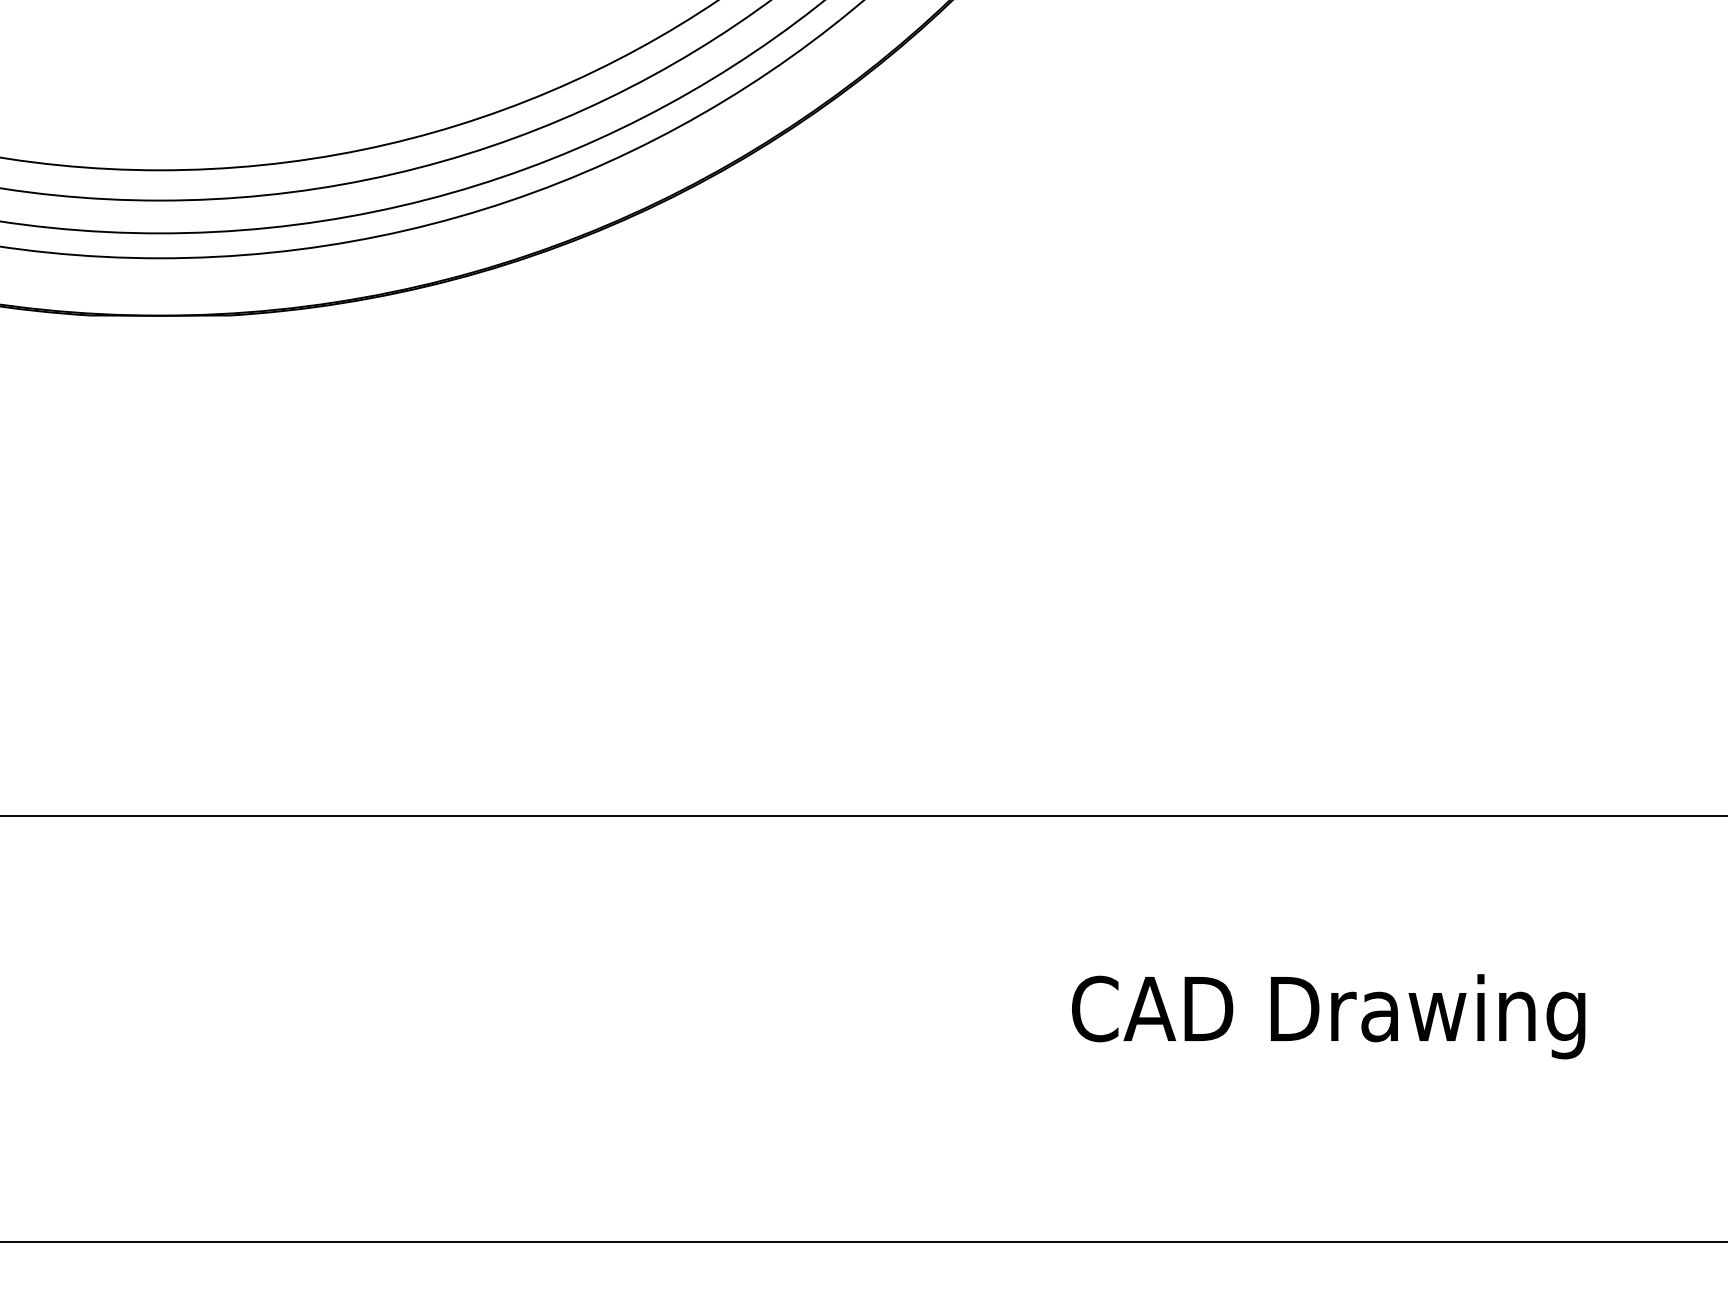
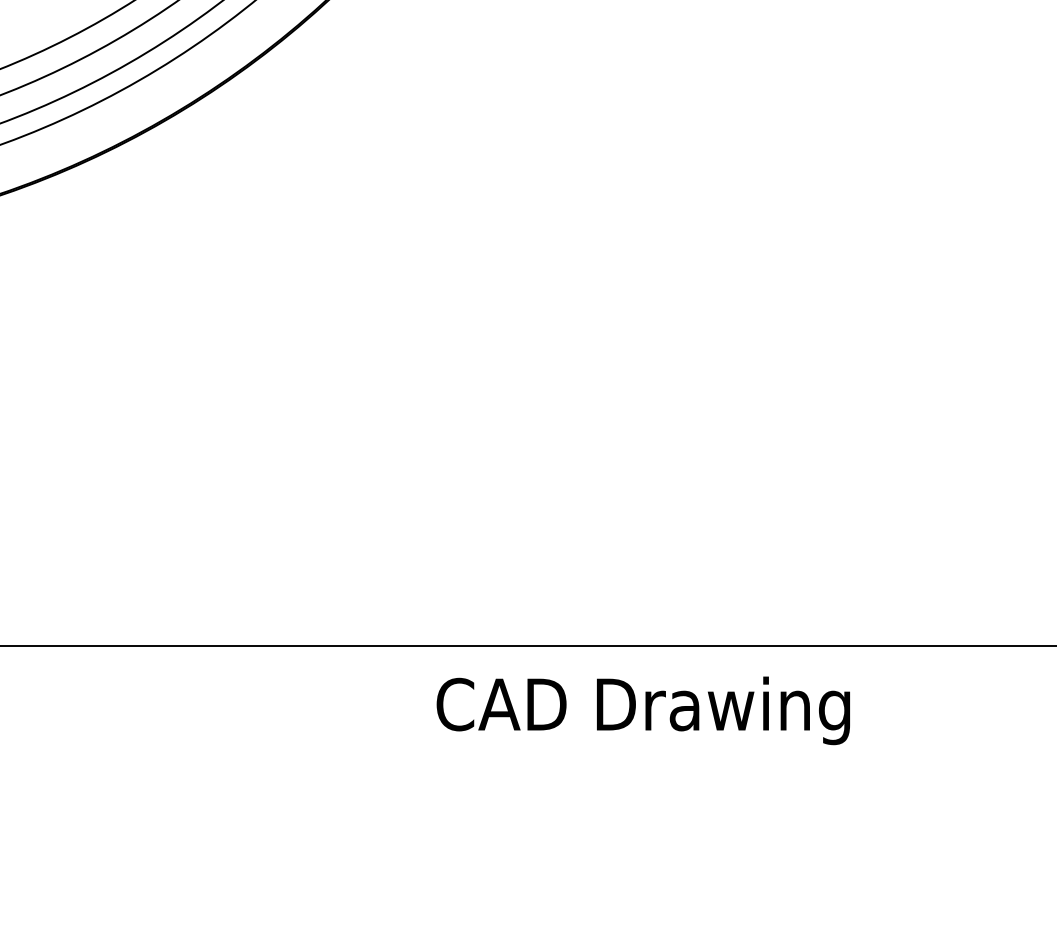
text: (1328, 1016) -> (643, 710), moved

